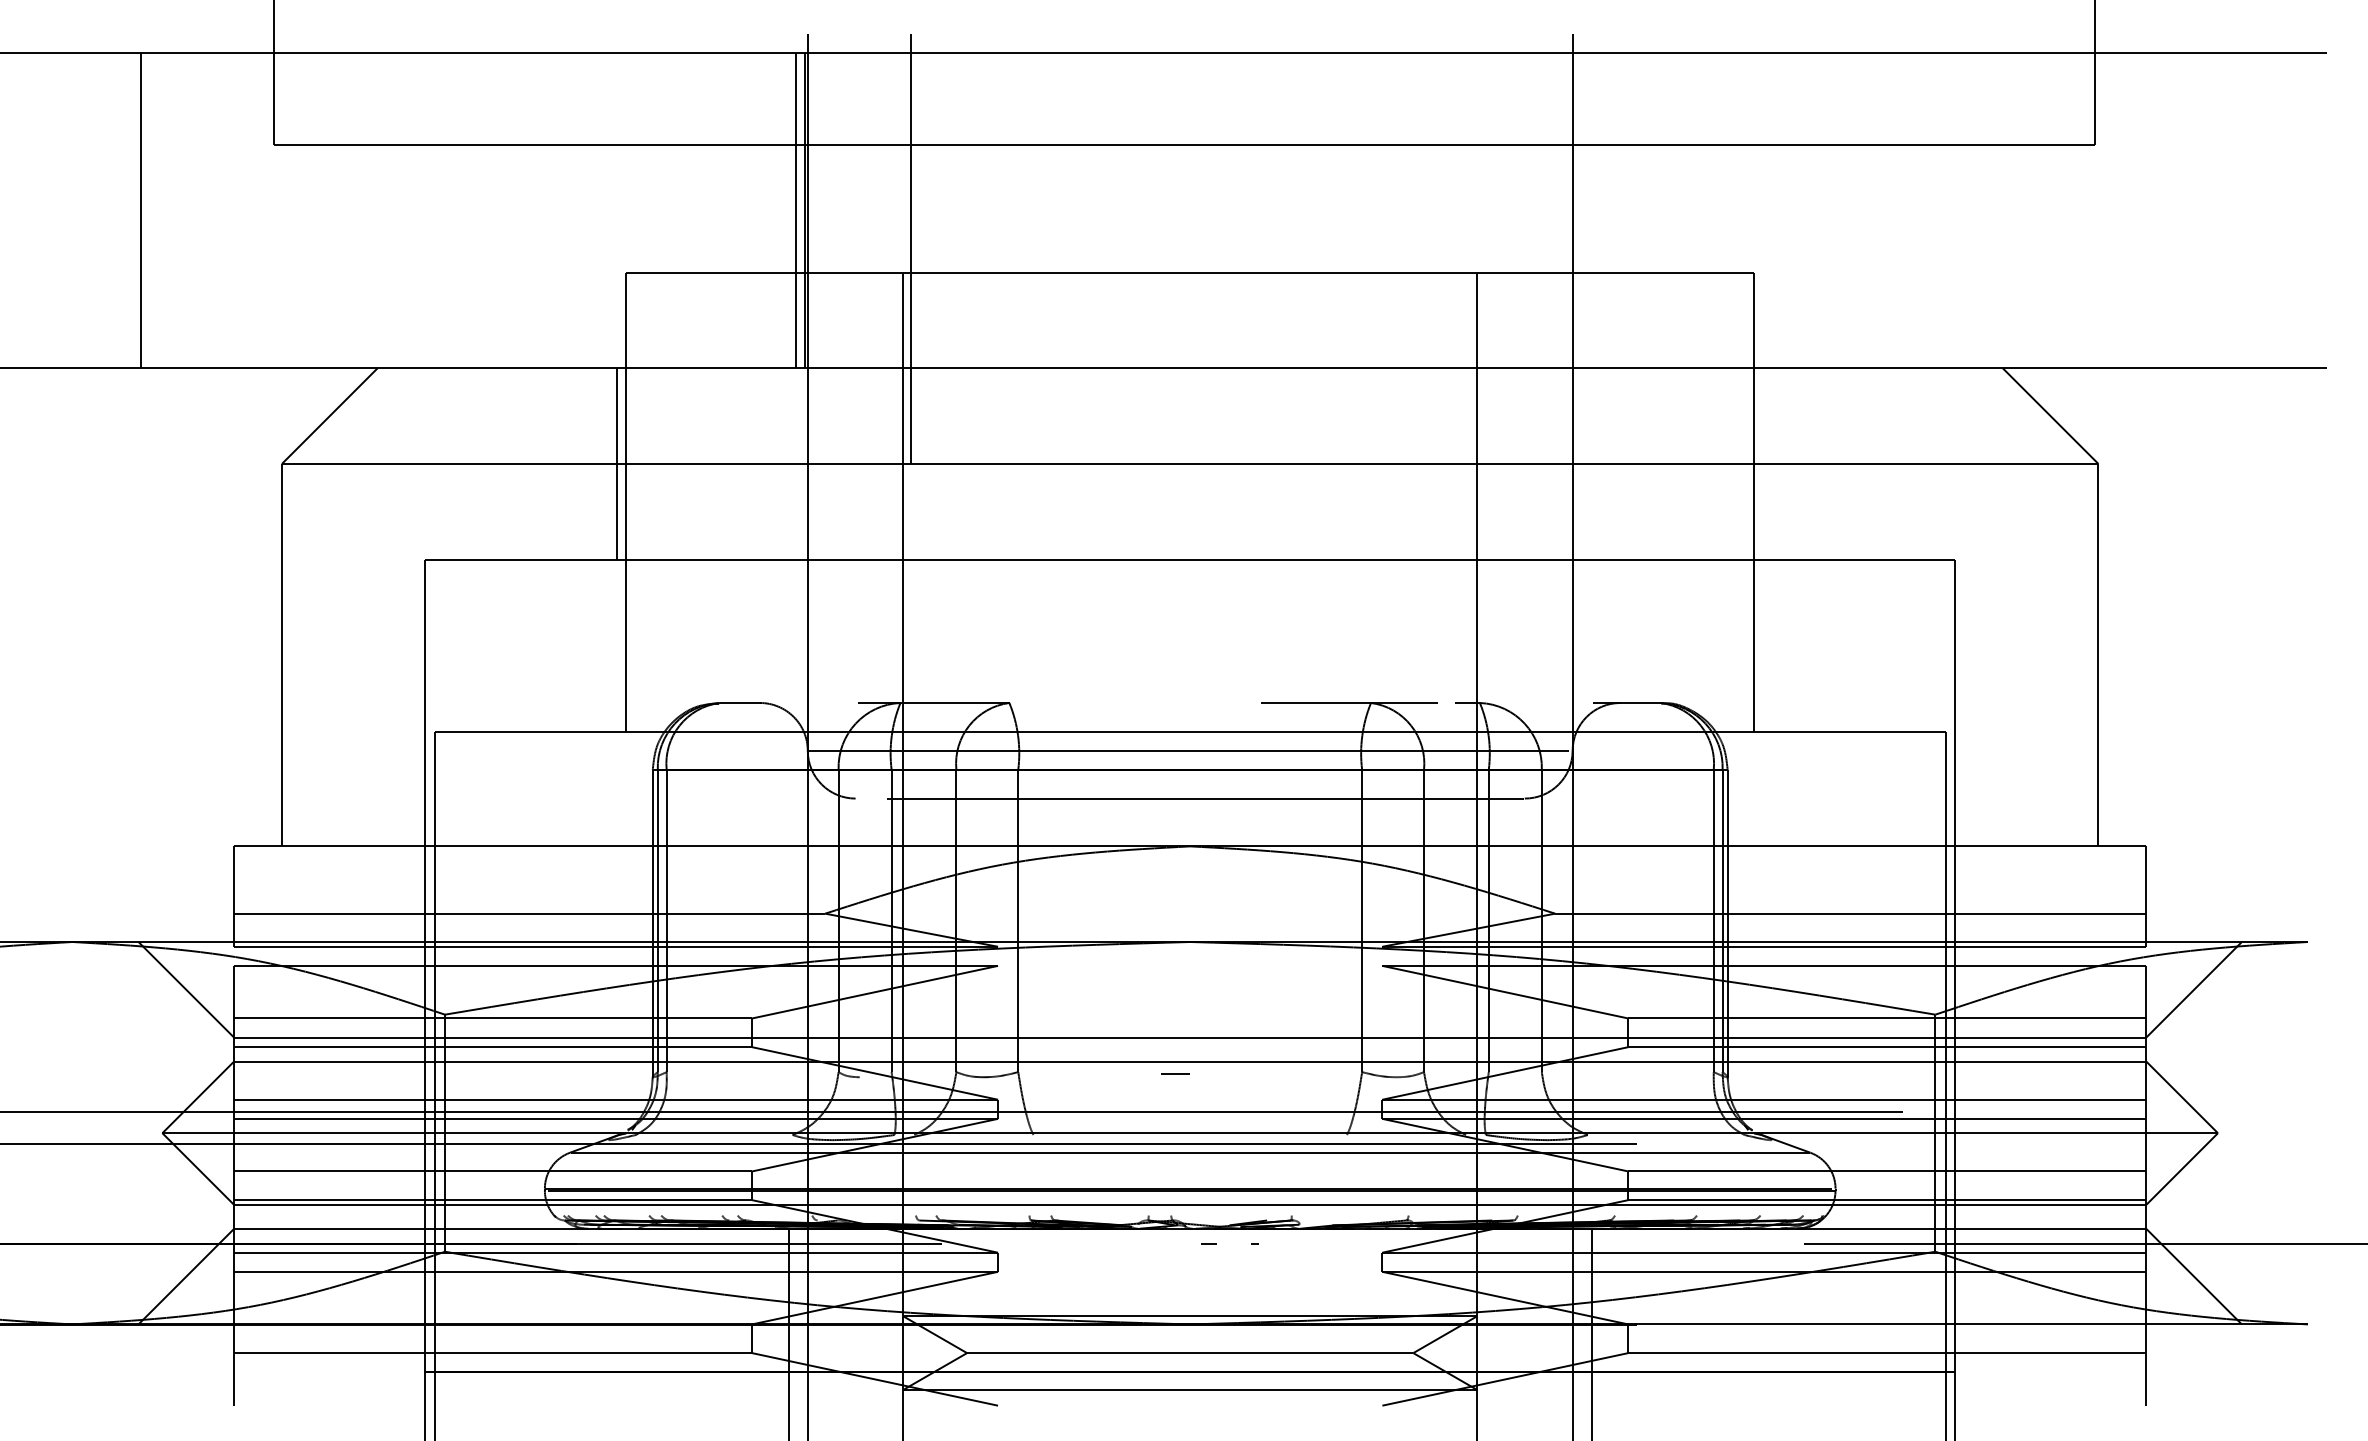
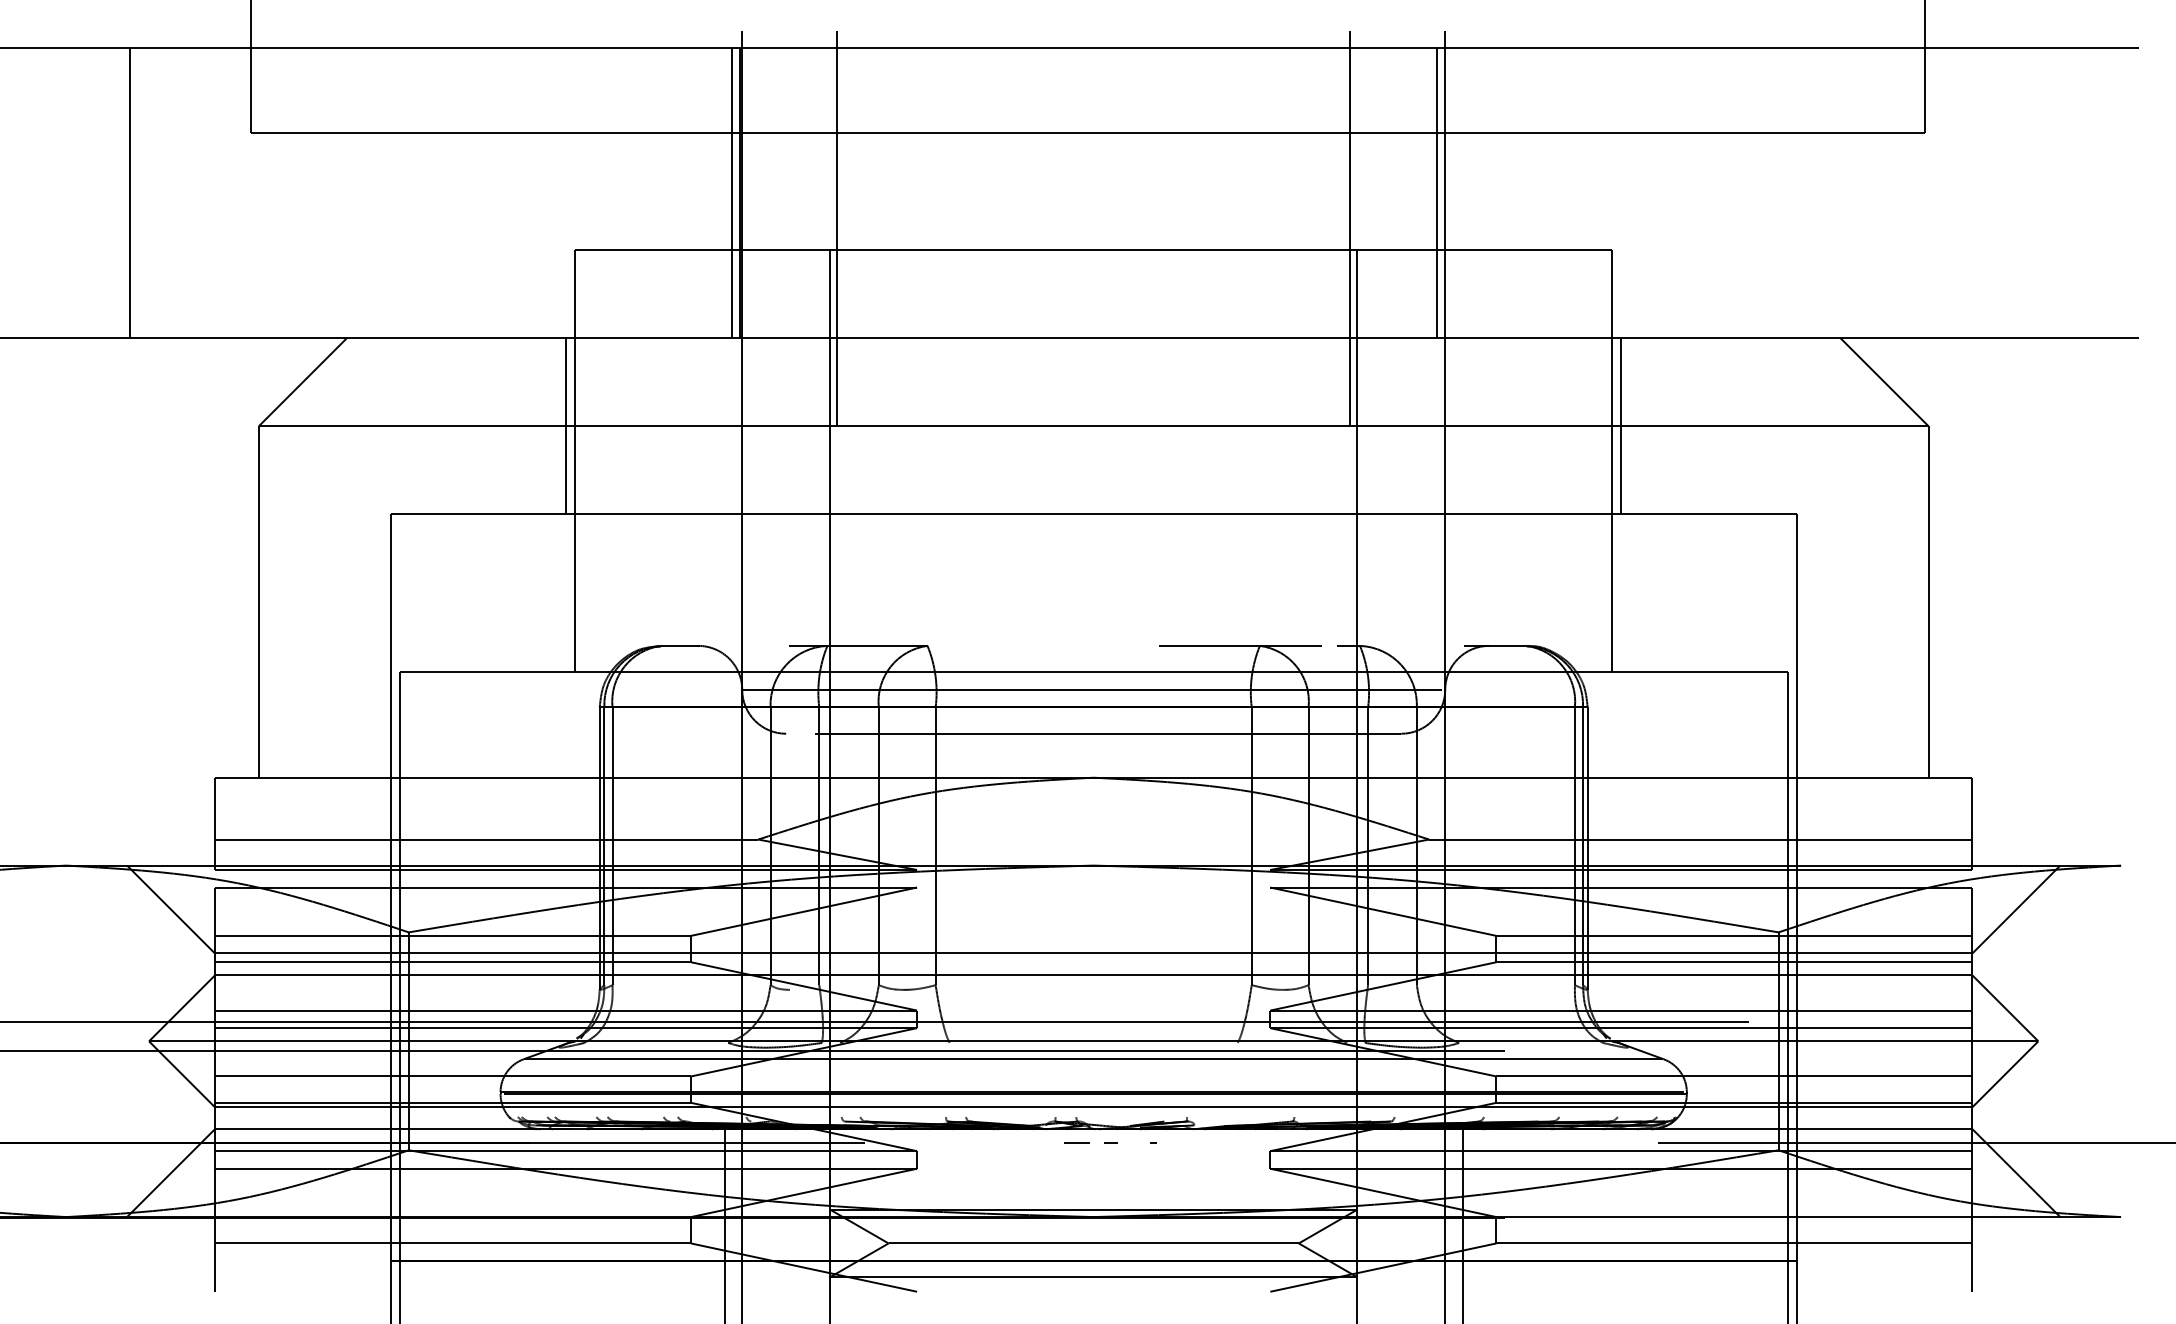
line: (1564, 210) -> (1437, 193), added
line: (1468, 248) -> (1349, 228), added
line: (1763, 464) -> (1620, 426), added
line: (1174, 1073) -> (1076, 1142), moved

